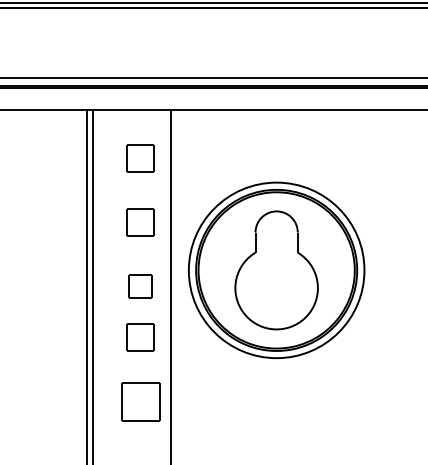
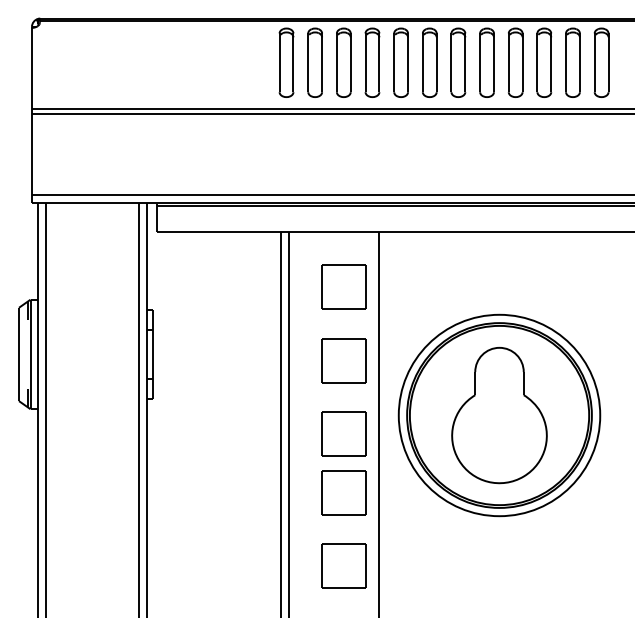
part: (140, 157) -> (343, 286), size x1.43
part: (140, 222) -> (343, 360), size x1.43
part: (140, 286) -> (343, 433), size x1.67
part: (140, 337) -> (343, 492), size x1.43

